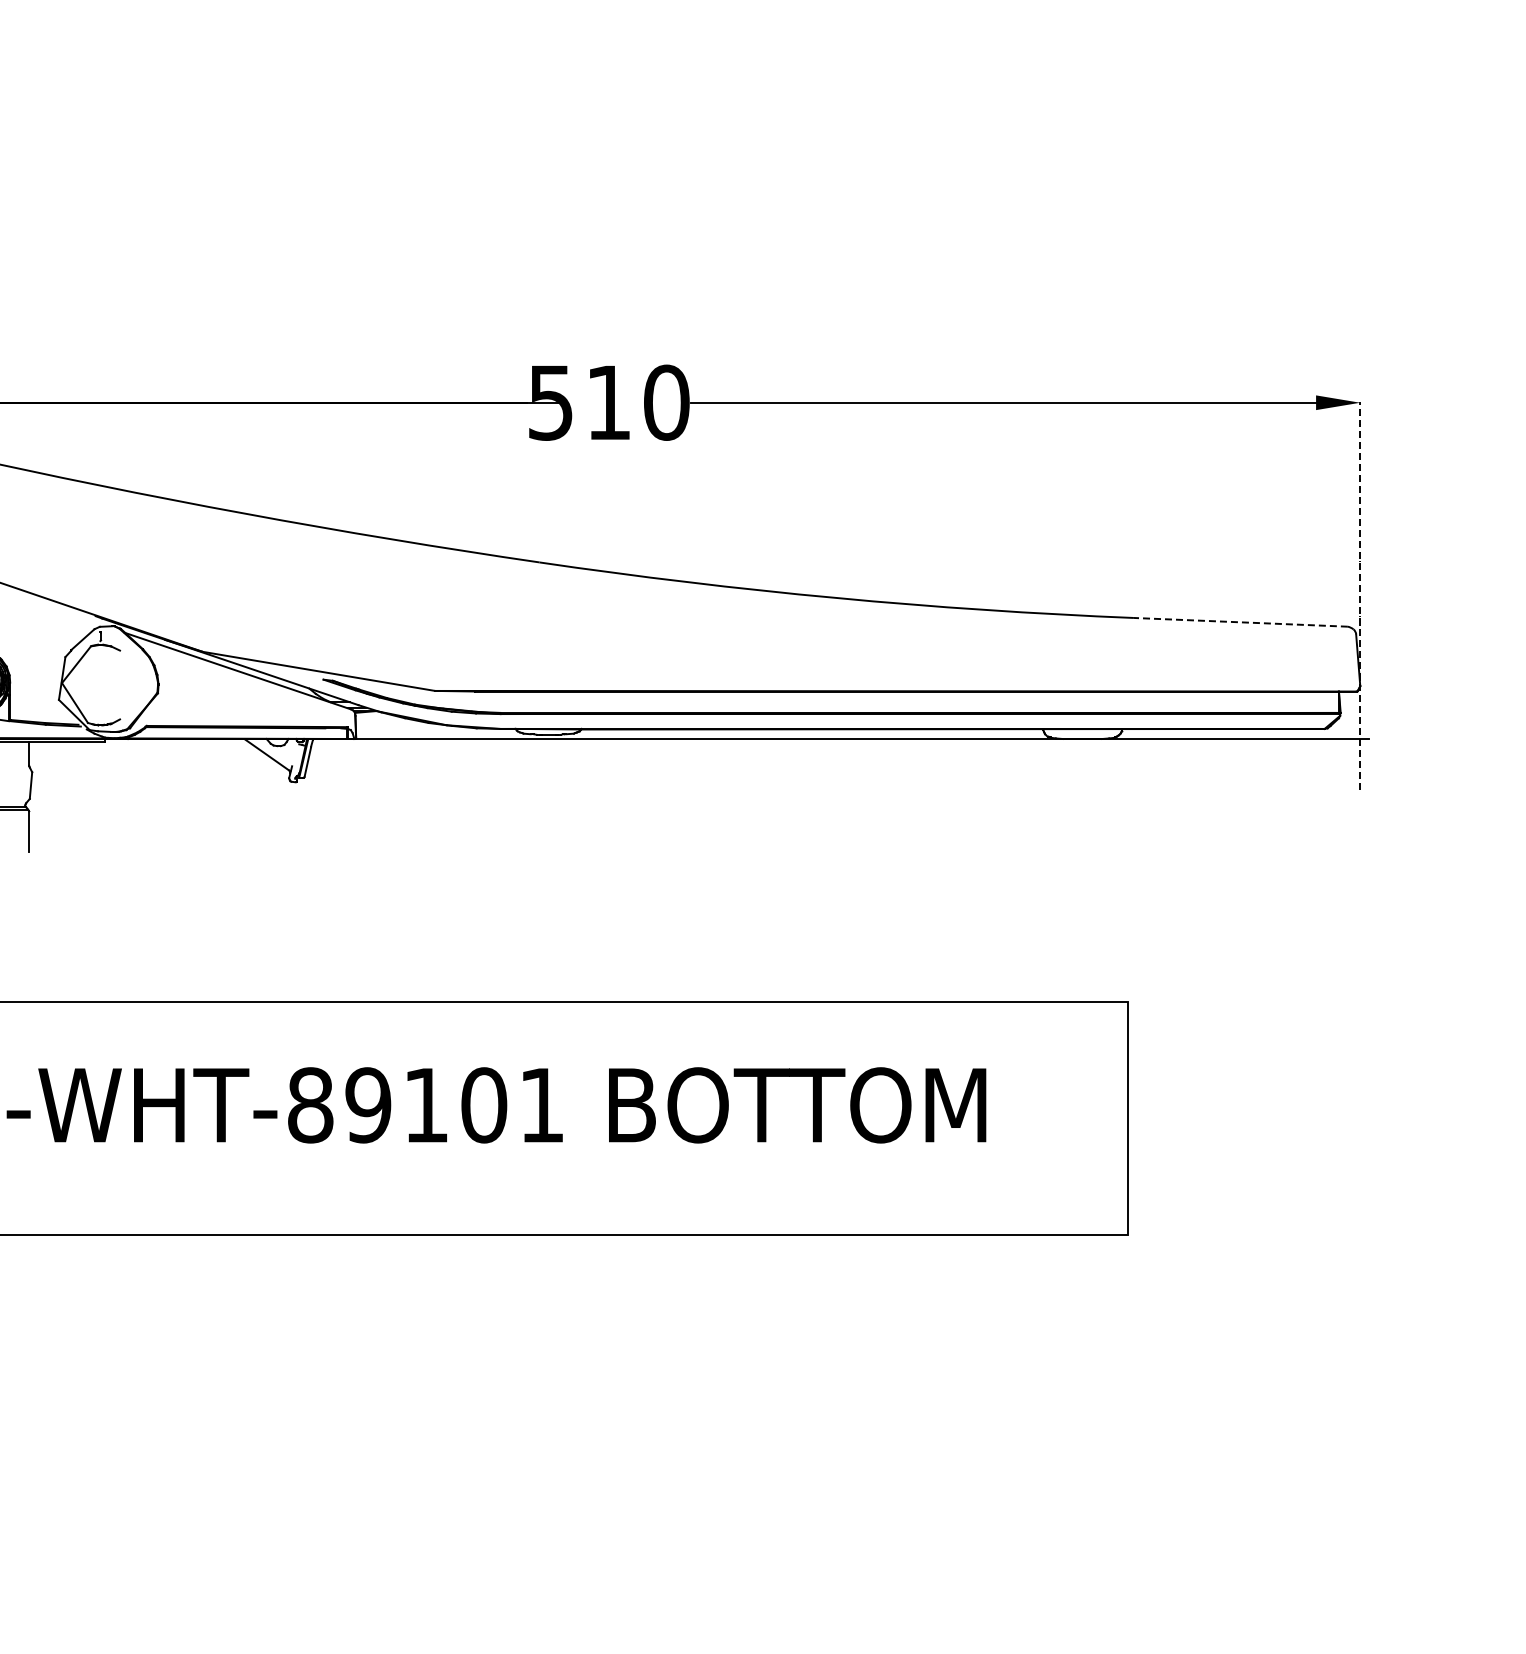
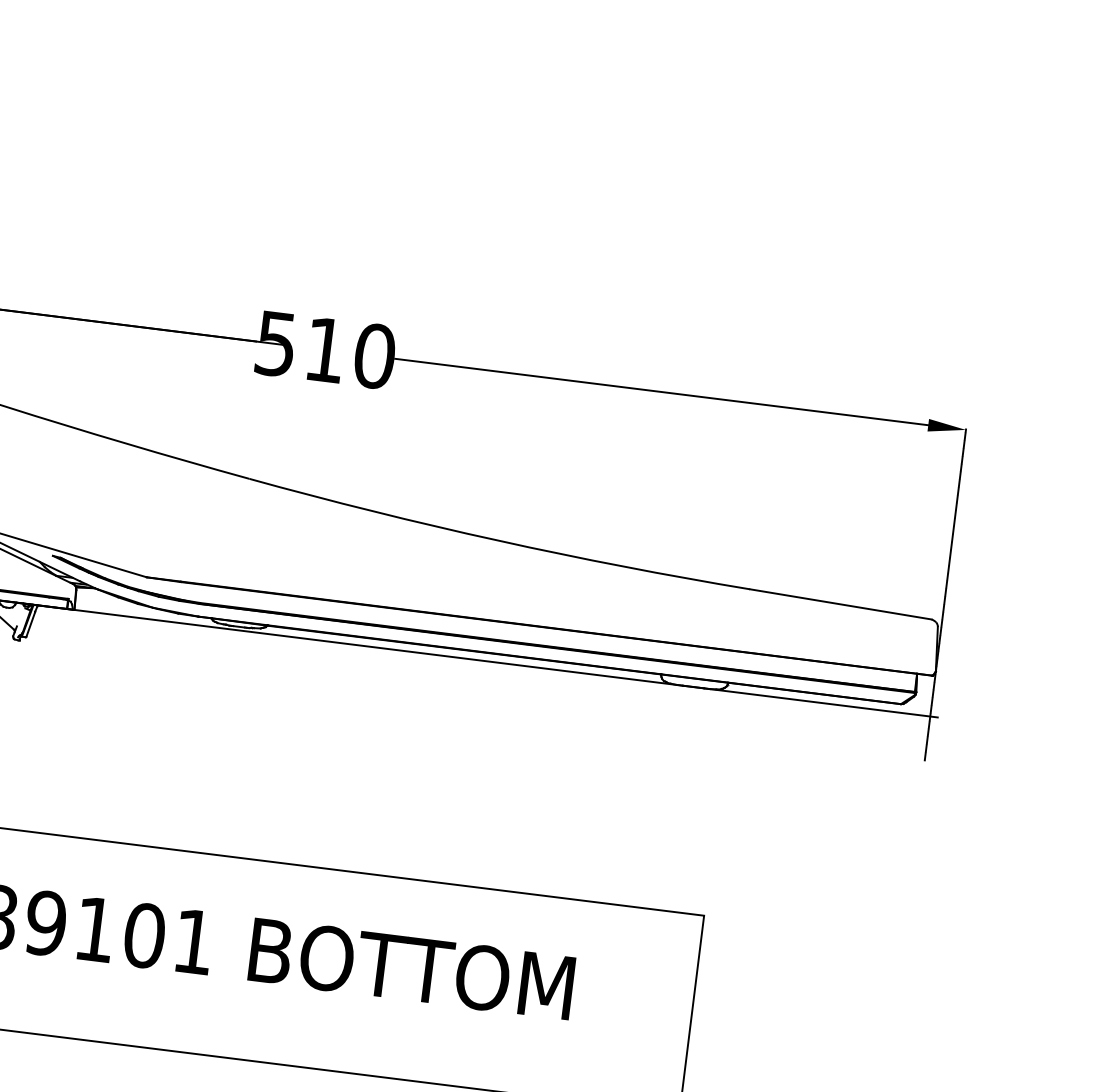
line: (1360, 595) -> (945, 594), dashed -> solid
line: (1240, 622) -> (840, 604), dashed -> solid

